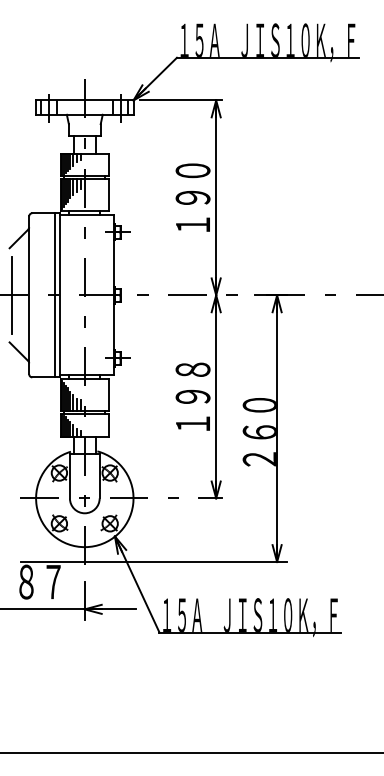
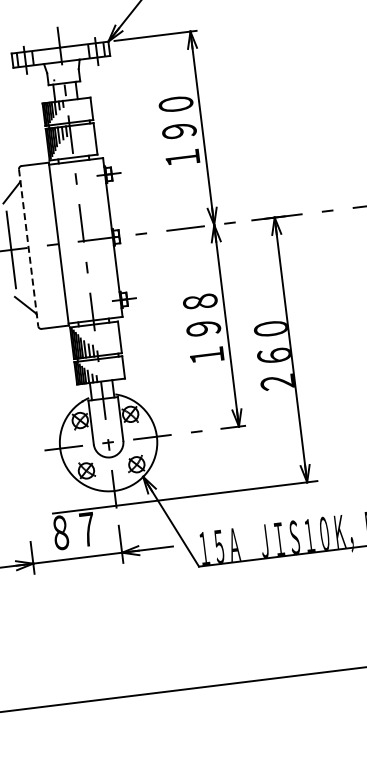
line: (29, 295) -> (28, 247), solid -> dashed
line: (54, 295) -> (53, 244), removed

